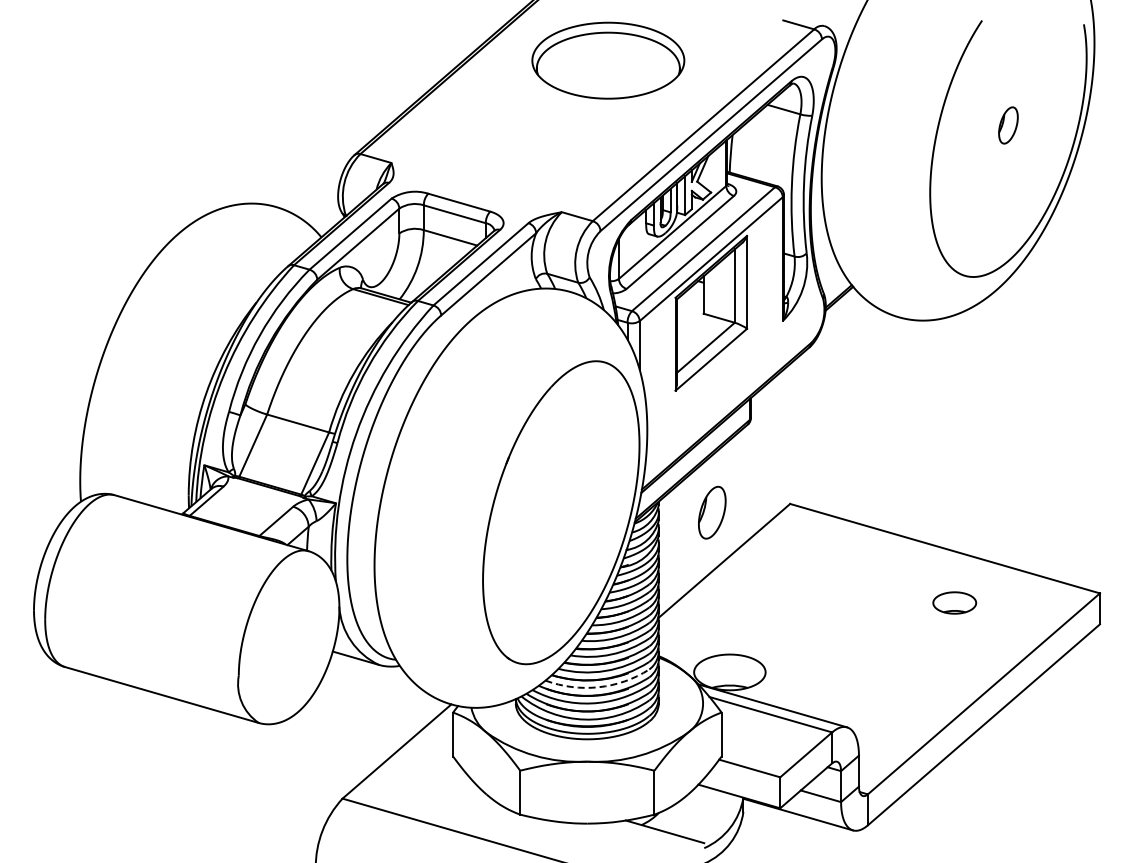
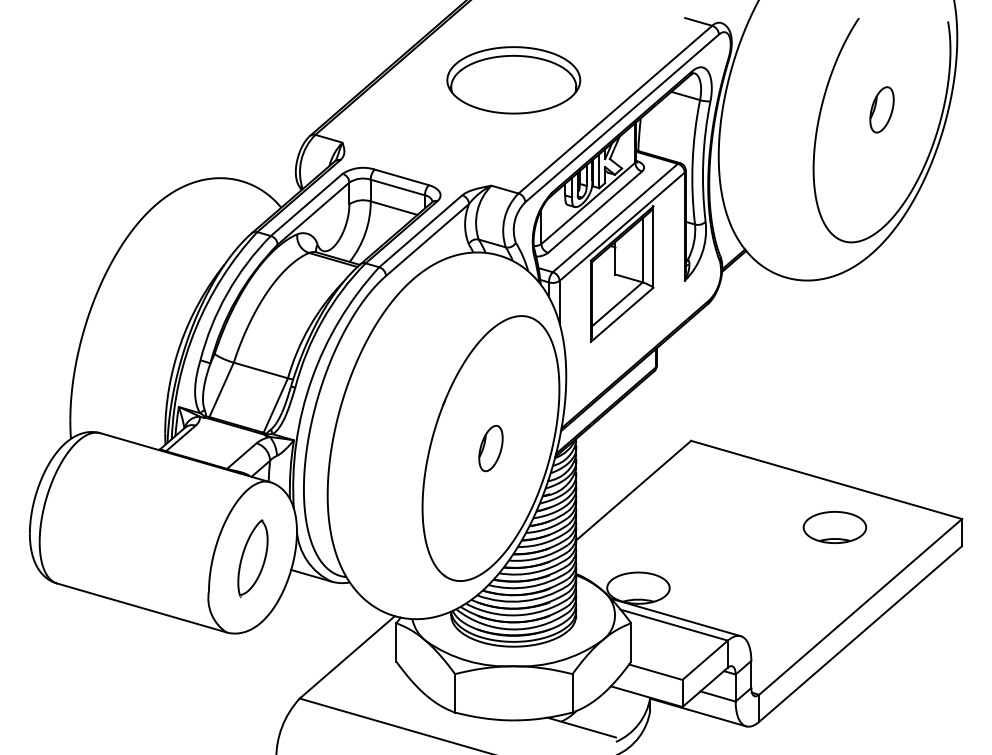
part: (608, 60) -> (513, 80), moved
part: (1008, 125) -> (882, 109), size x1.43
part: (712, 512) -> (491, 448), moved
part: (954, 602) -> (834, 527), size x1.67
part: (288, 638) -> (252, 558), added
arc: (598, 687) -> (523, 601), dashed -> solid

